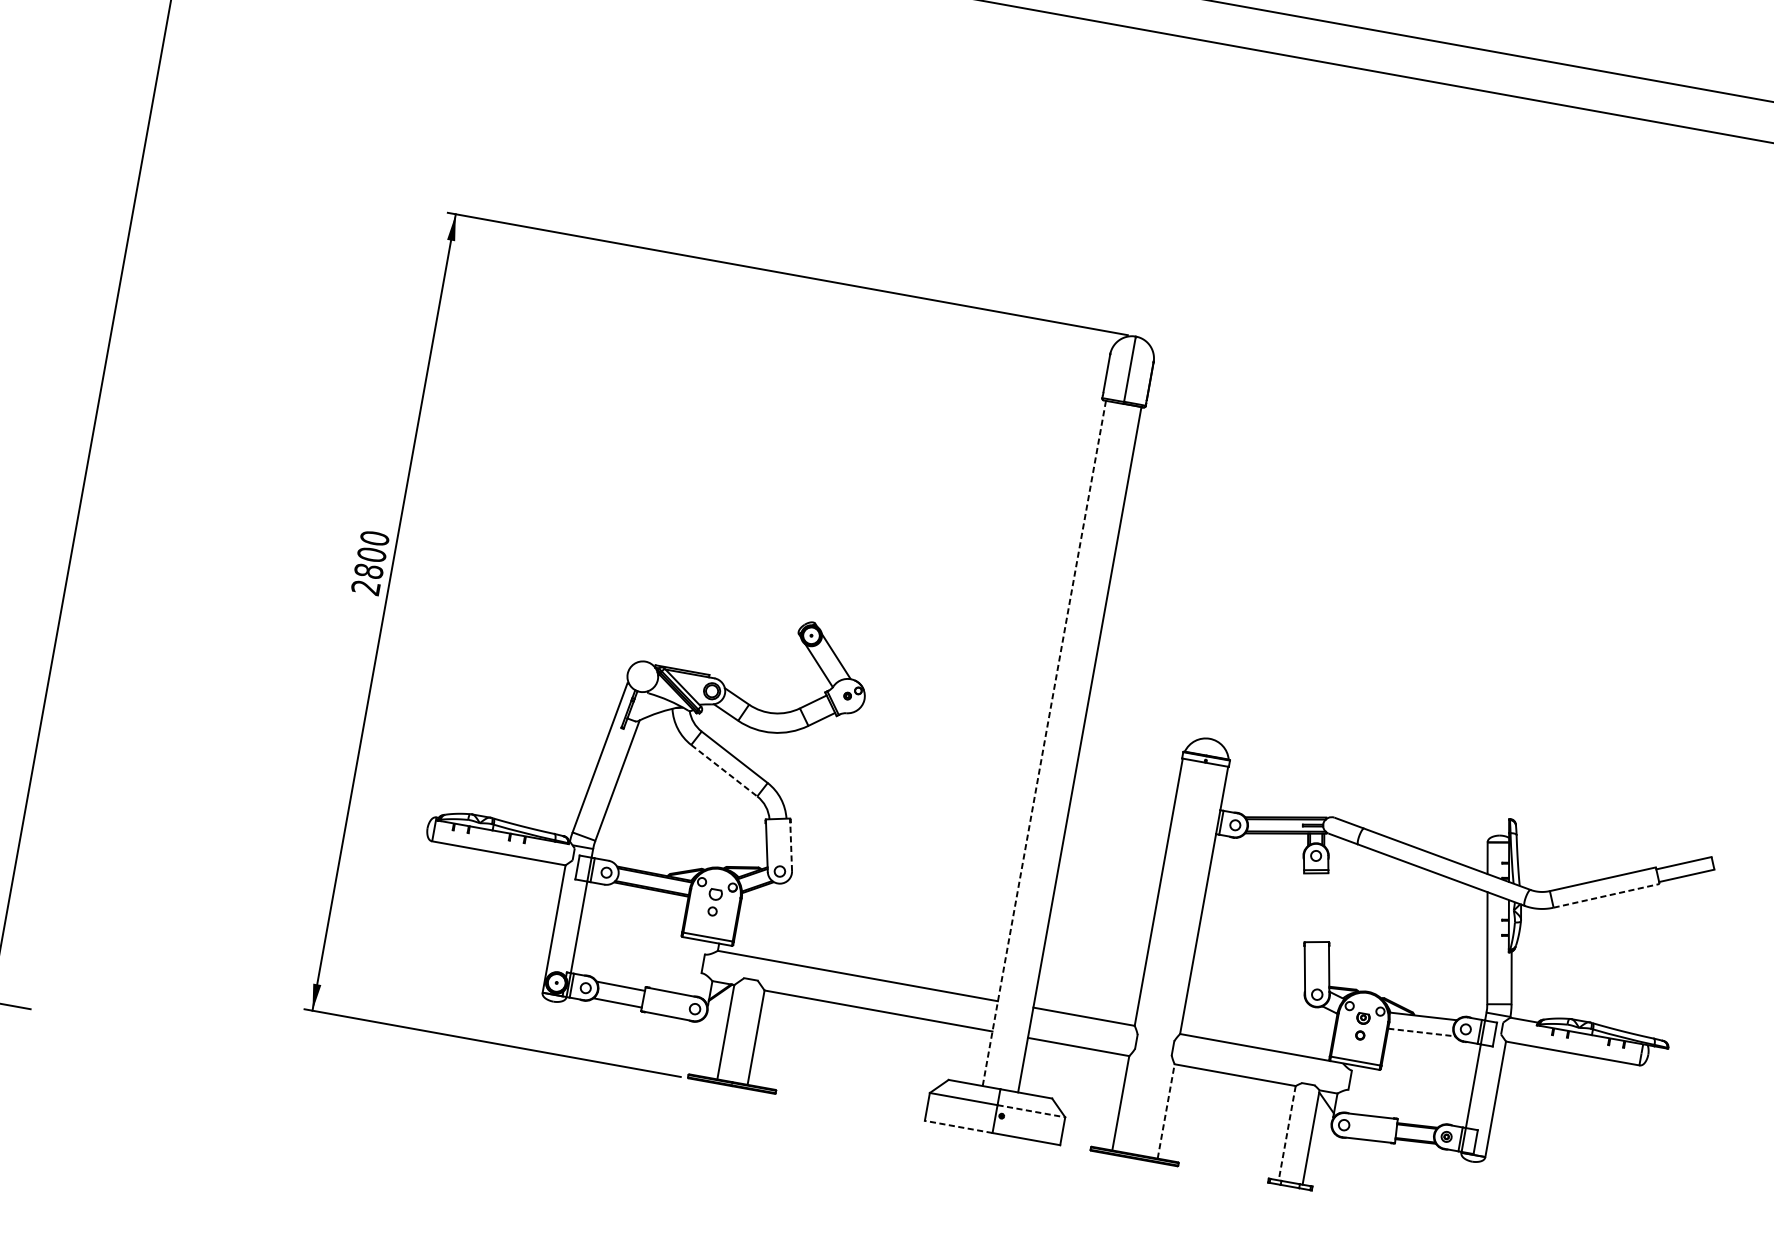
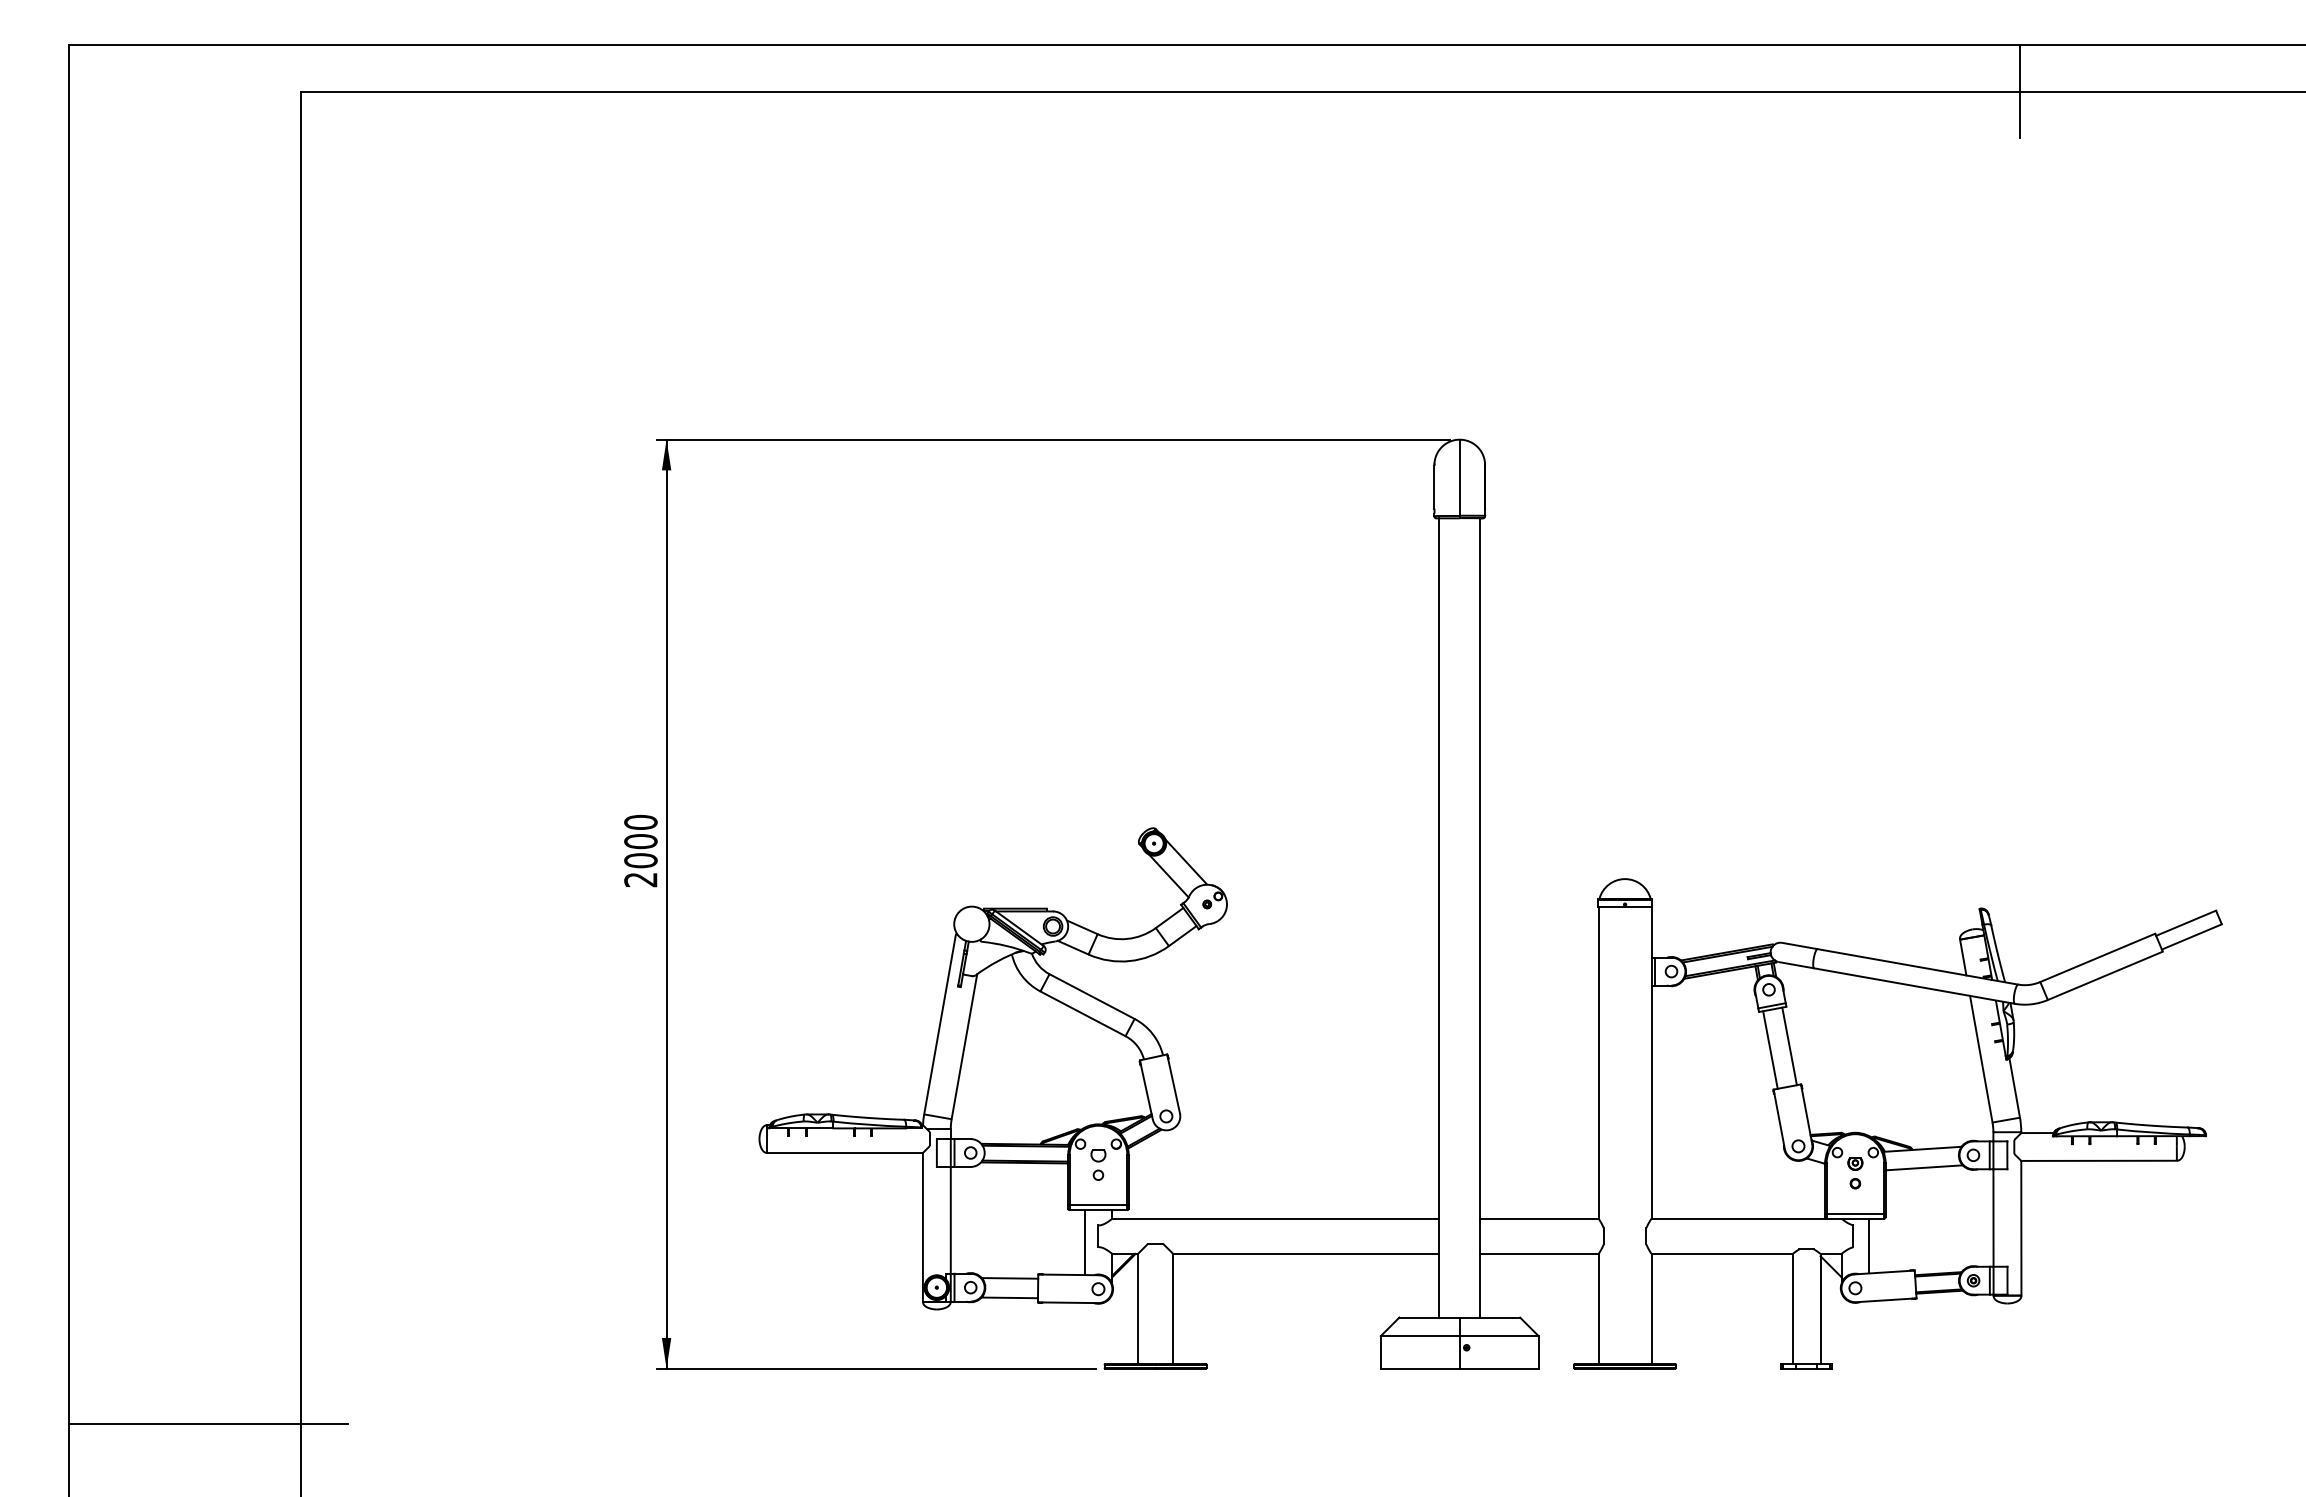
line: (1669, 124) -> (2019, 91), added
text: (368, 570) -> (640, 860), 2800 -> 2000
line: (1044, 743) -> (1439, 917), dashed -> solid
line: (724, 771) -> (1083, 1014), dashed -> solid
line: (791, 844) -> (1173, 1083), dashed -> solid
line: (1606, 895) -> (2105, 975), dashed -> solid
line: (1308, 907) -> (1770, 1049), added
line: (1324, 907) -> (1789, 1046), added
line: (690, 966) -> (1084, 1242), added
line: (1422, 1032) -> (1924, 1167), dashed -> solid
line: (1362, 1090) -> (1869, 1245), added
line: (1031, 1111) -> (1499, 1336), dashed -> solid
line: (1166, 1111) -> (1651, 1308), dashed -> solid
line: (958, 1126) -> (1419, 1368), dashed -> solid
line: (1286, 1133) -> (1792, 1309), dashed -> solid

